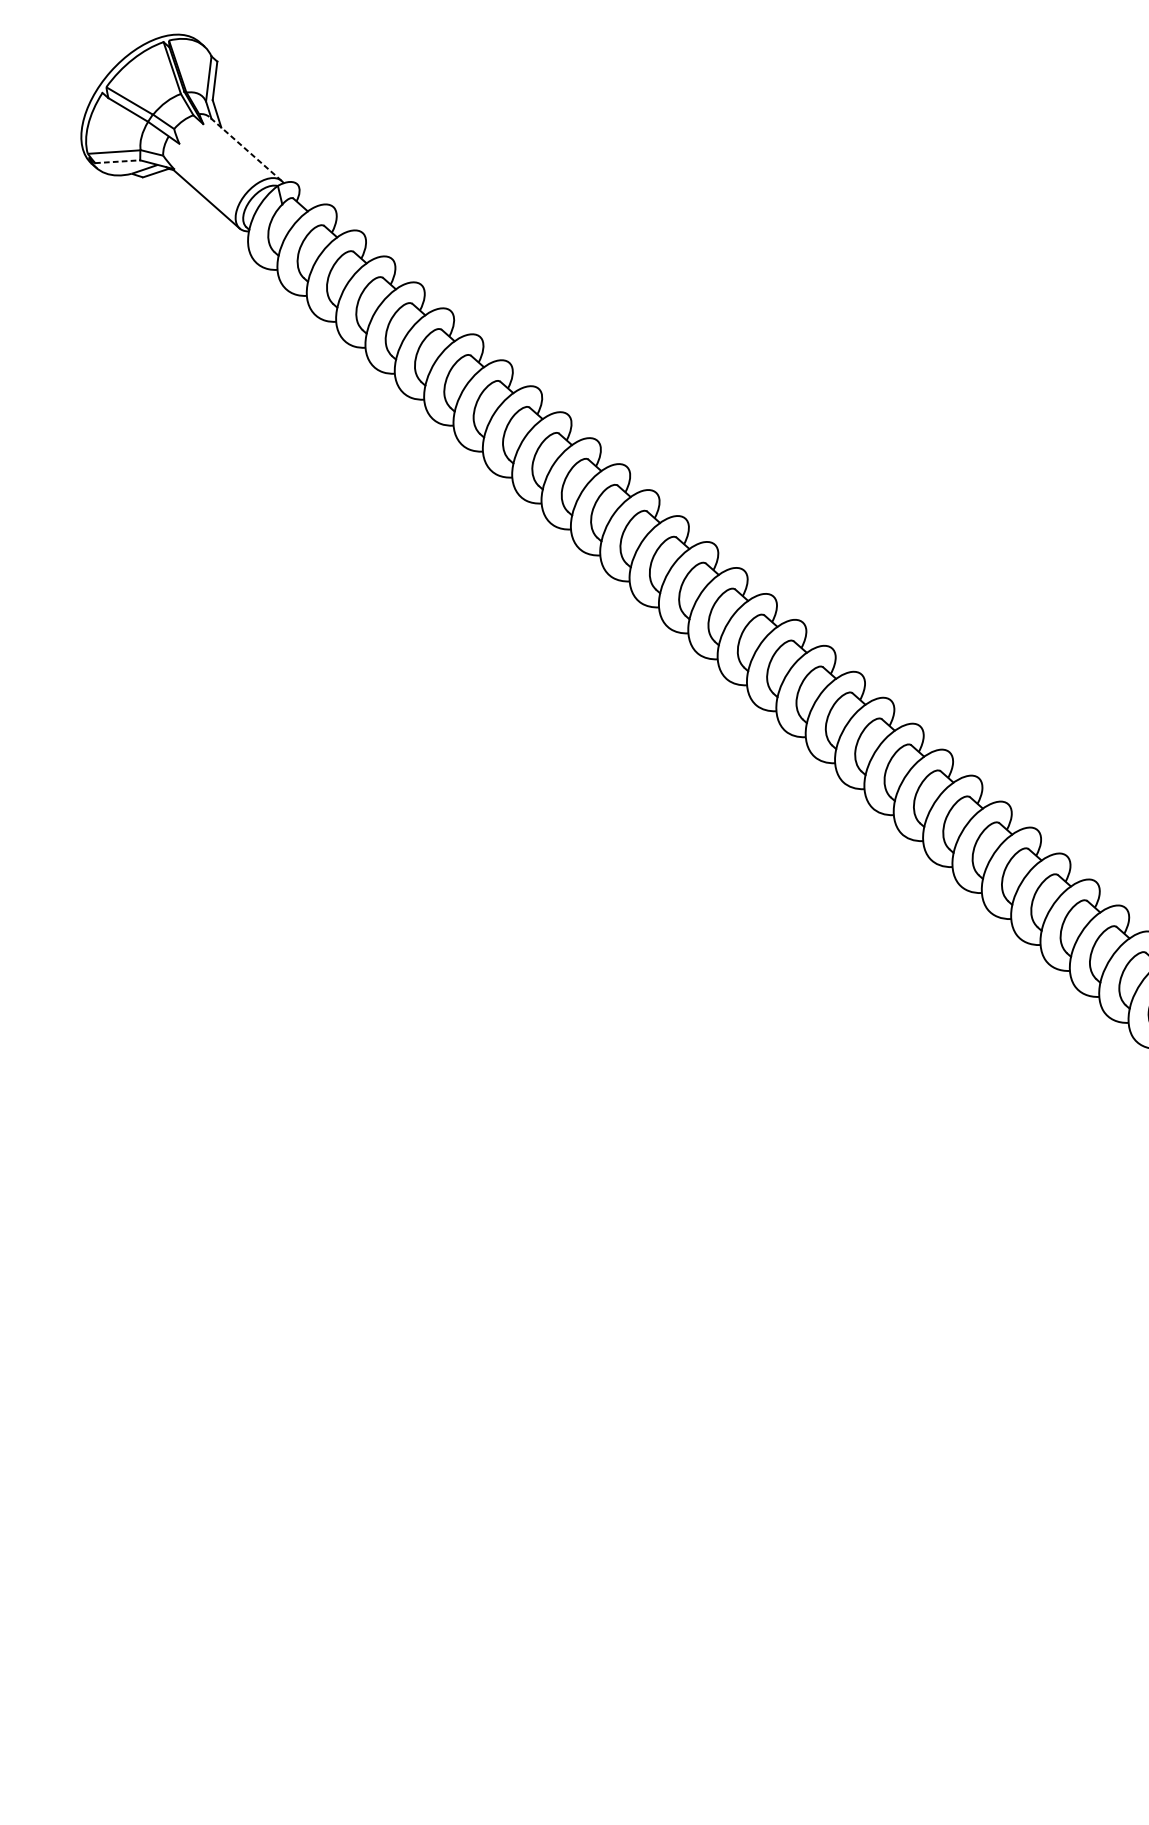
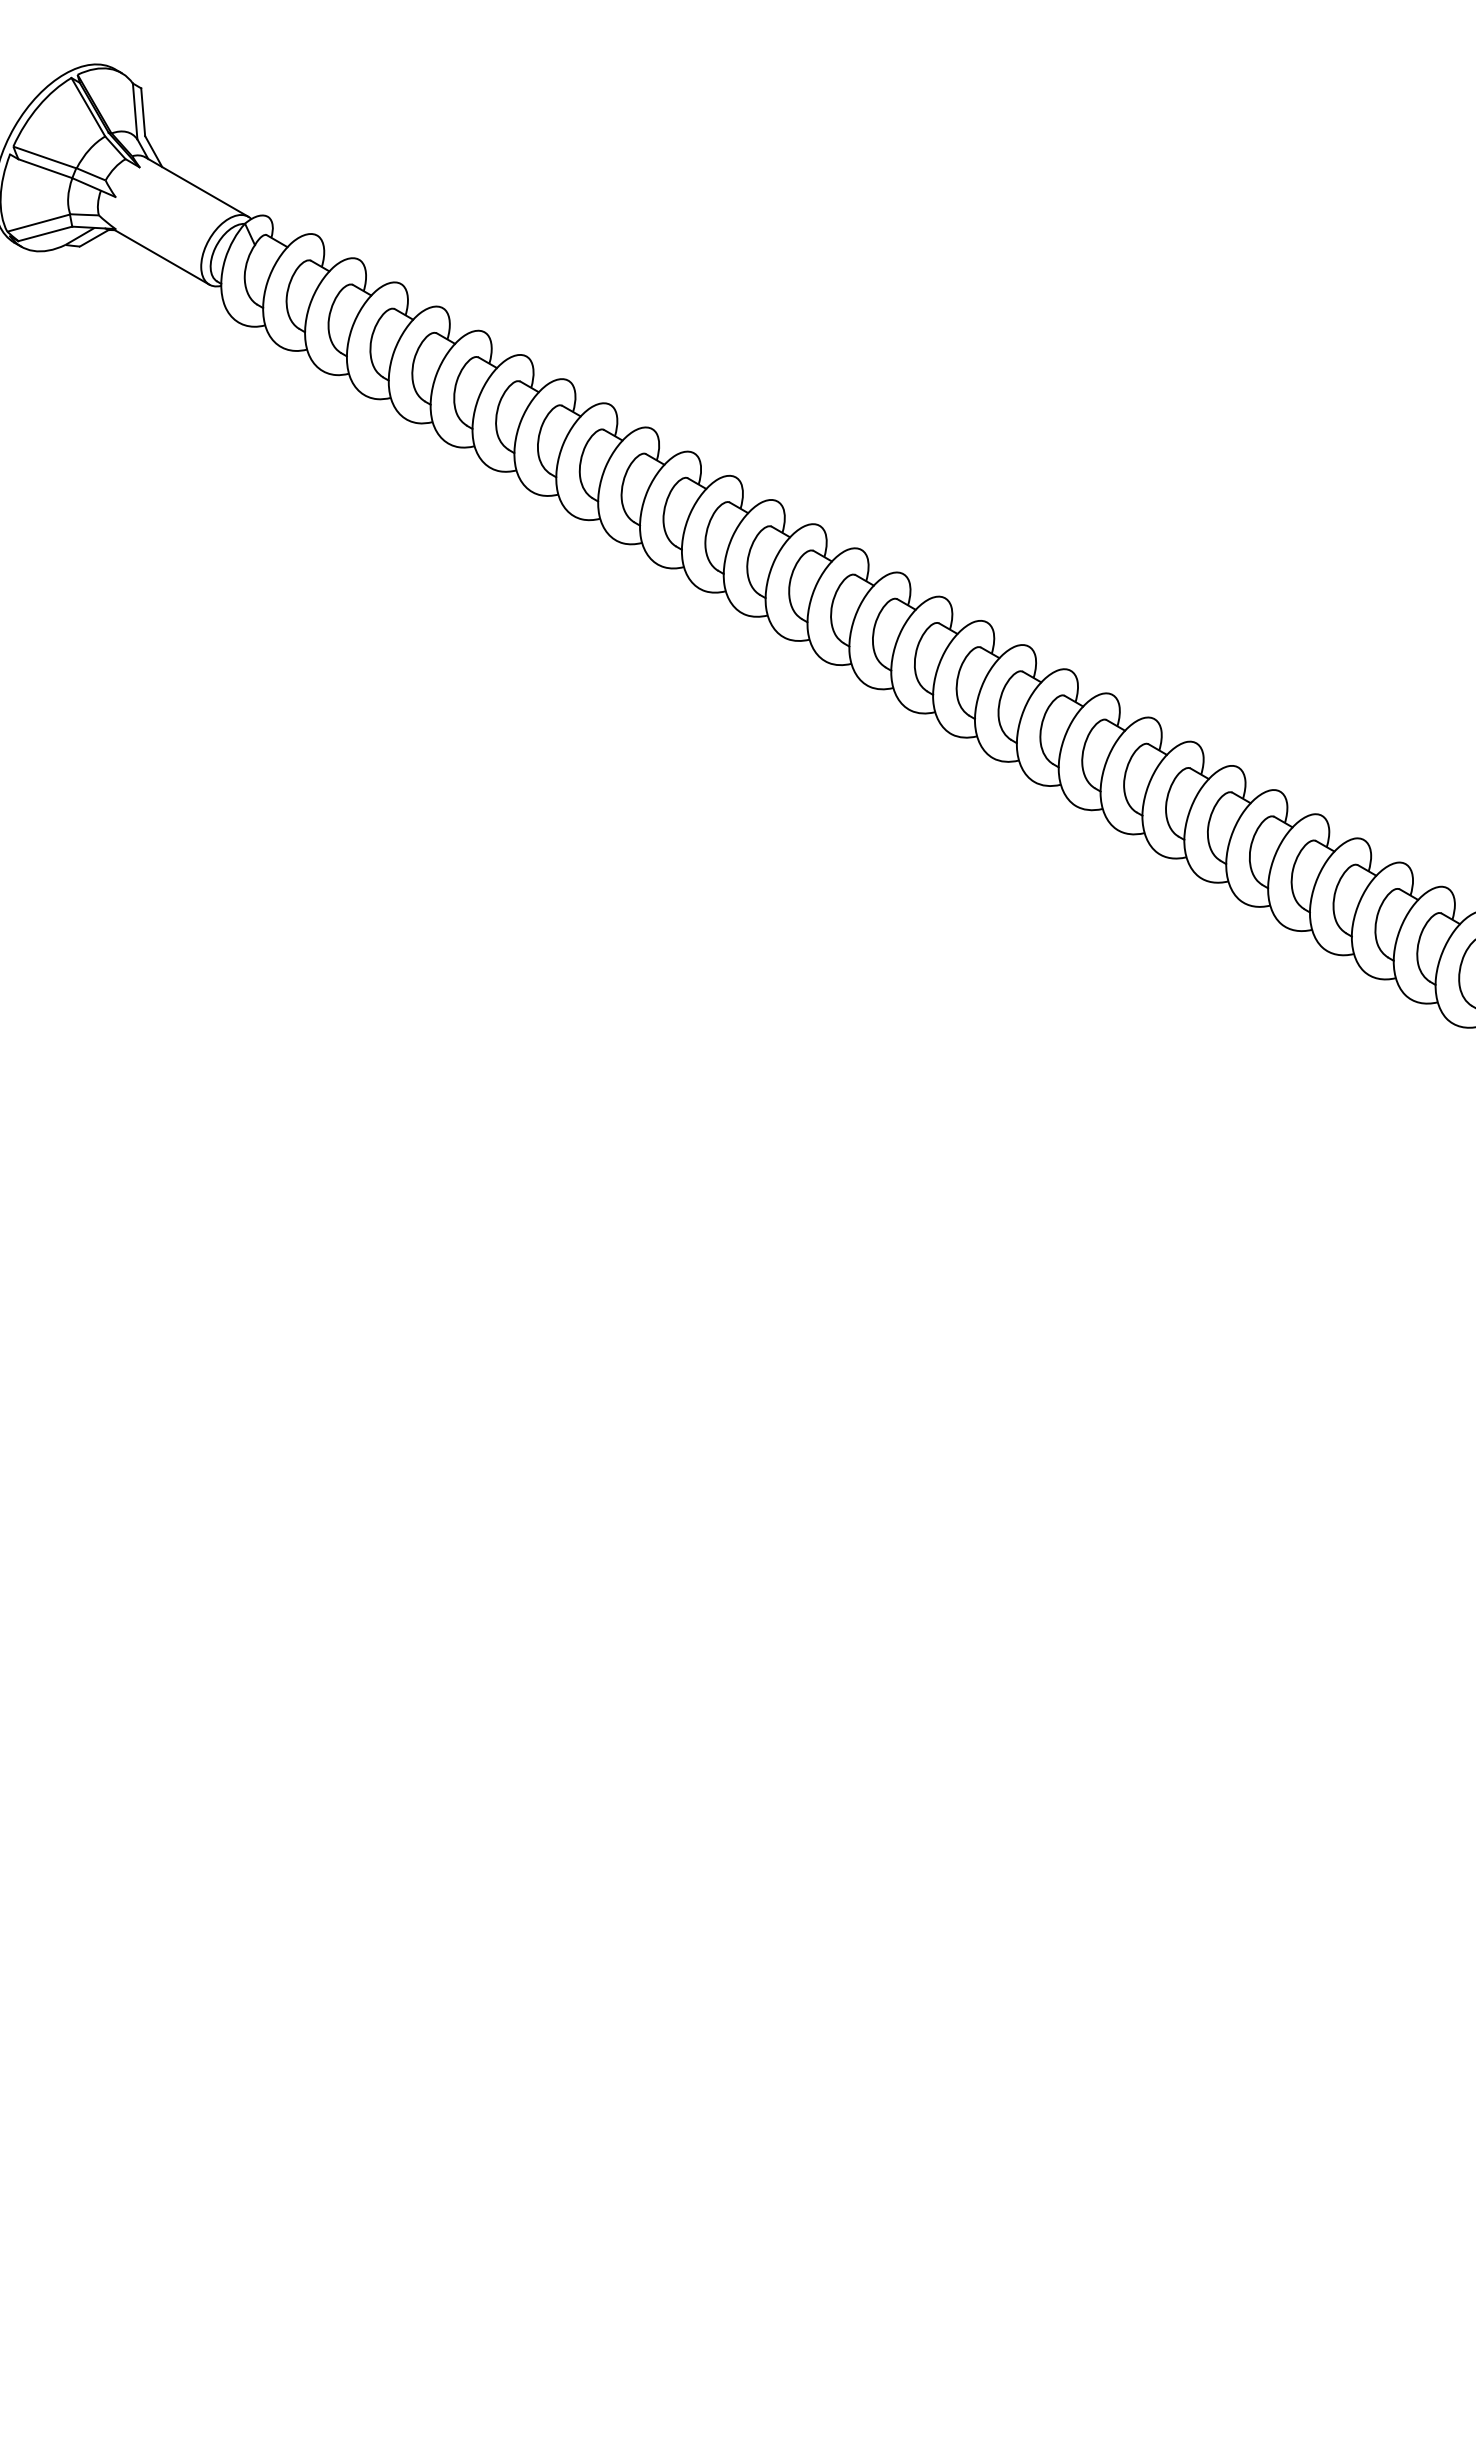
line: (245, 149) -> (196, 187), dashed -> solid
line: (117, 161) -> (45, 233), dashed -> solid

